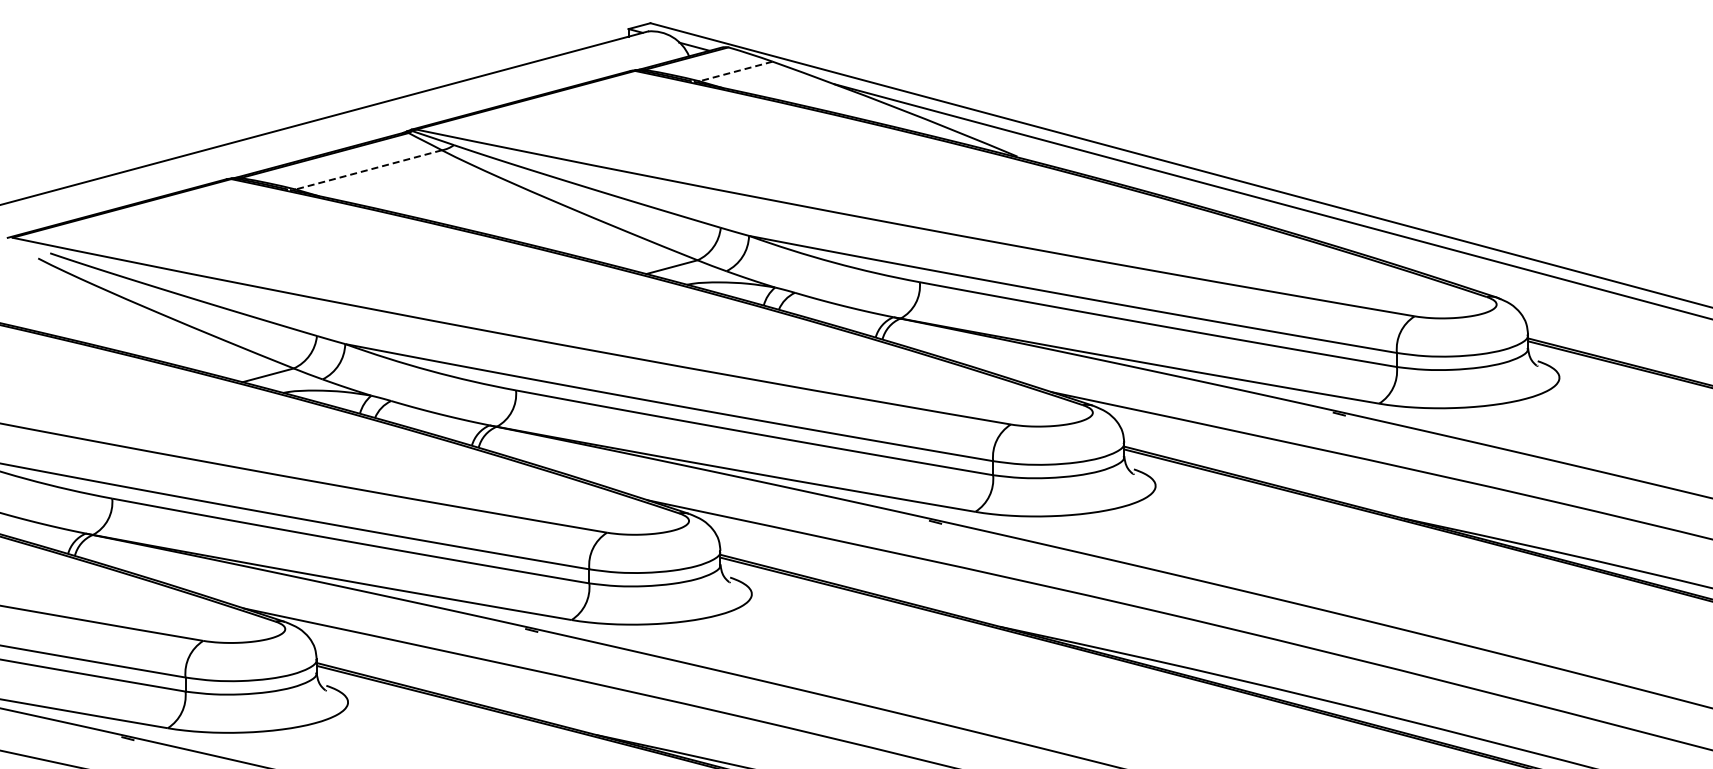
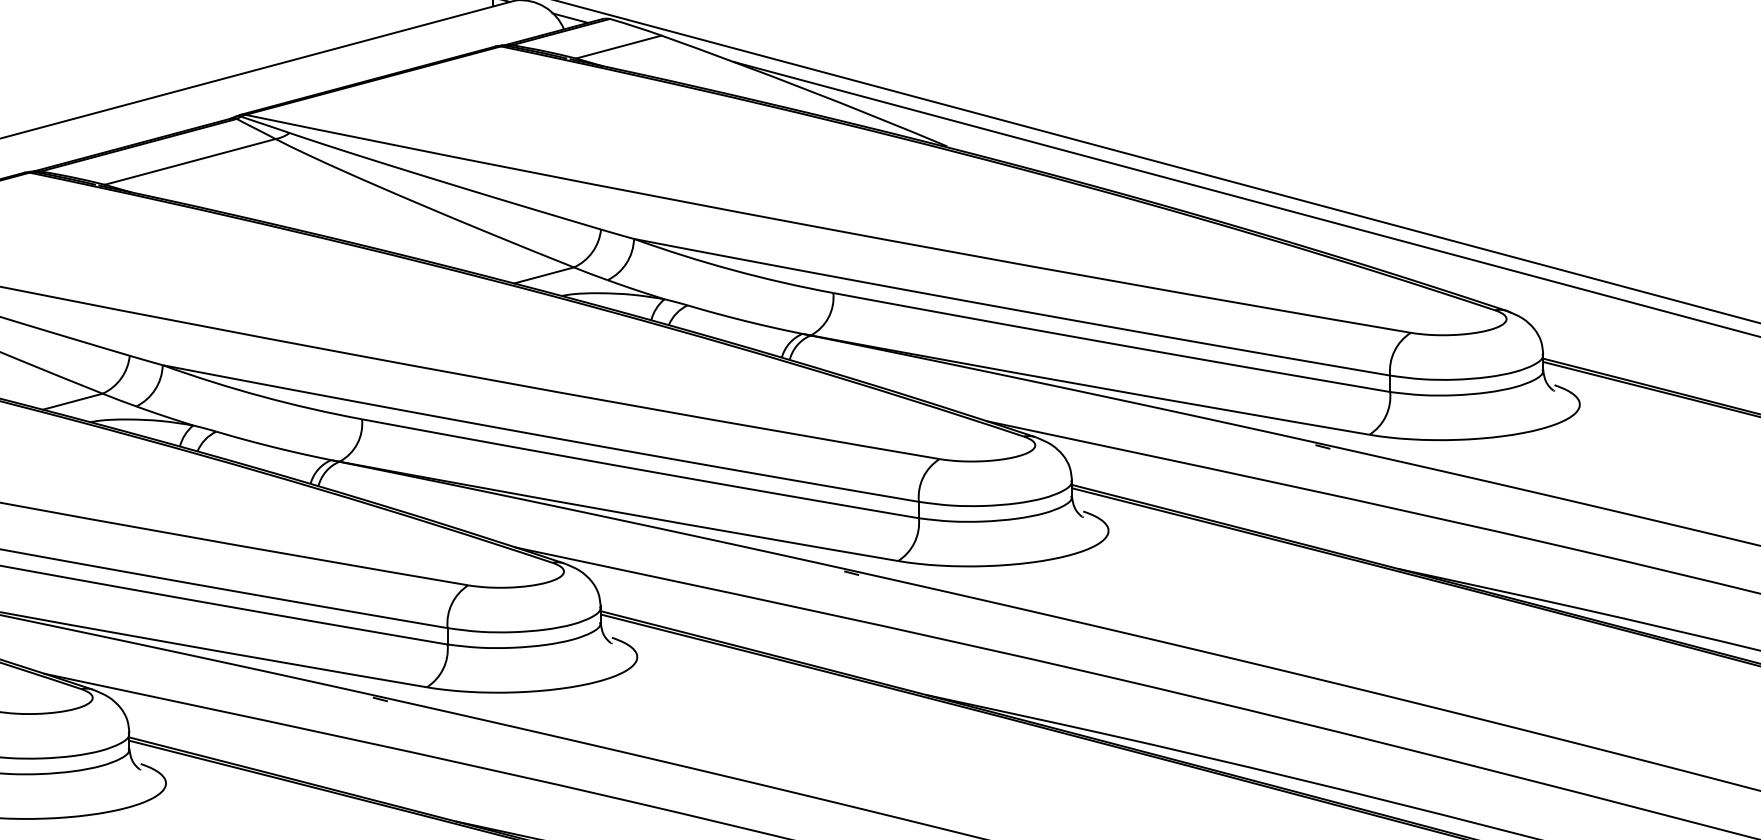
line: (736, 71) -> (619, 47), dashed -> solid
line: (368, 169) -> (189, 161), dashed -> solid

